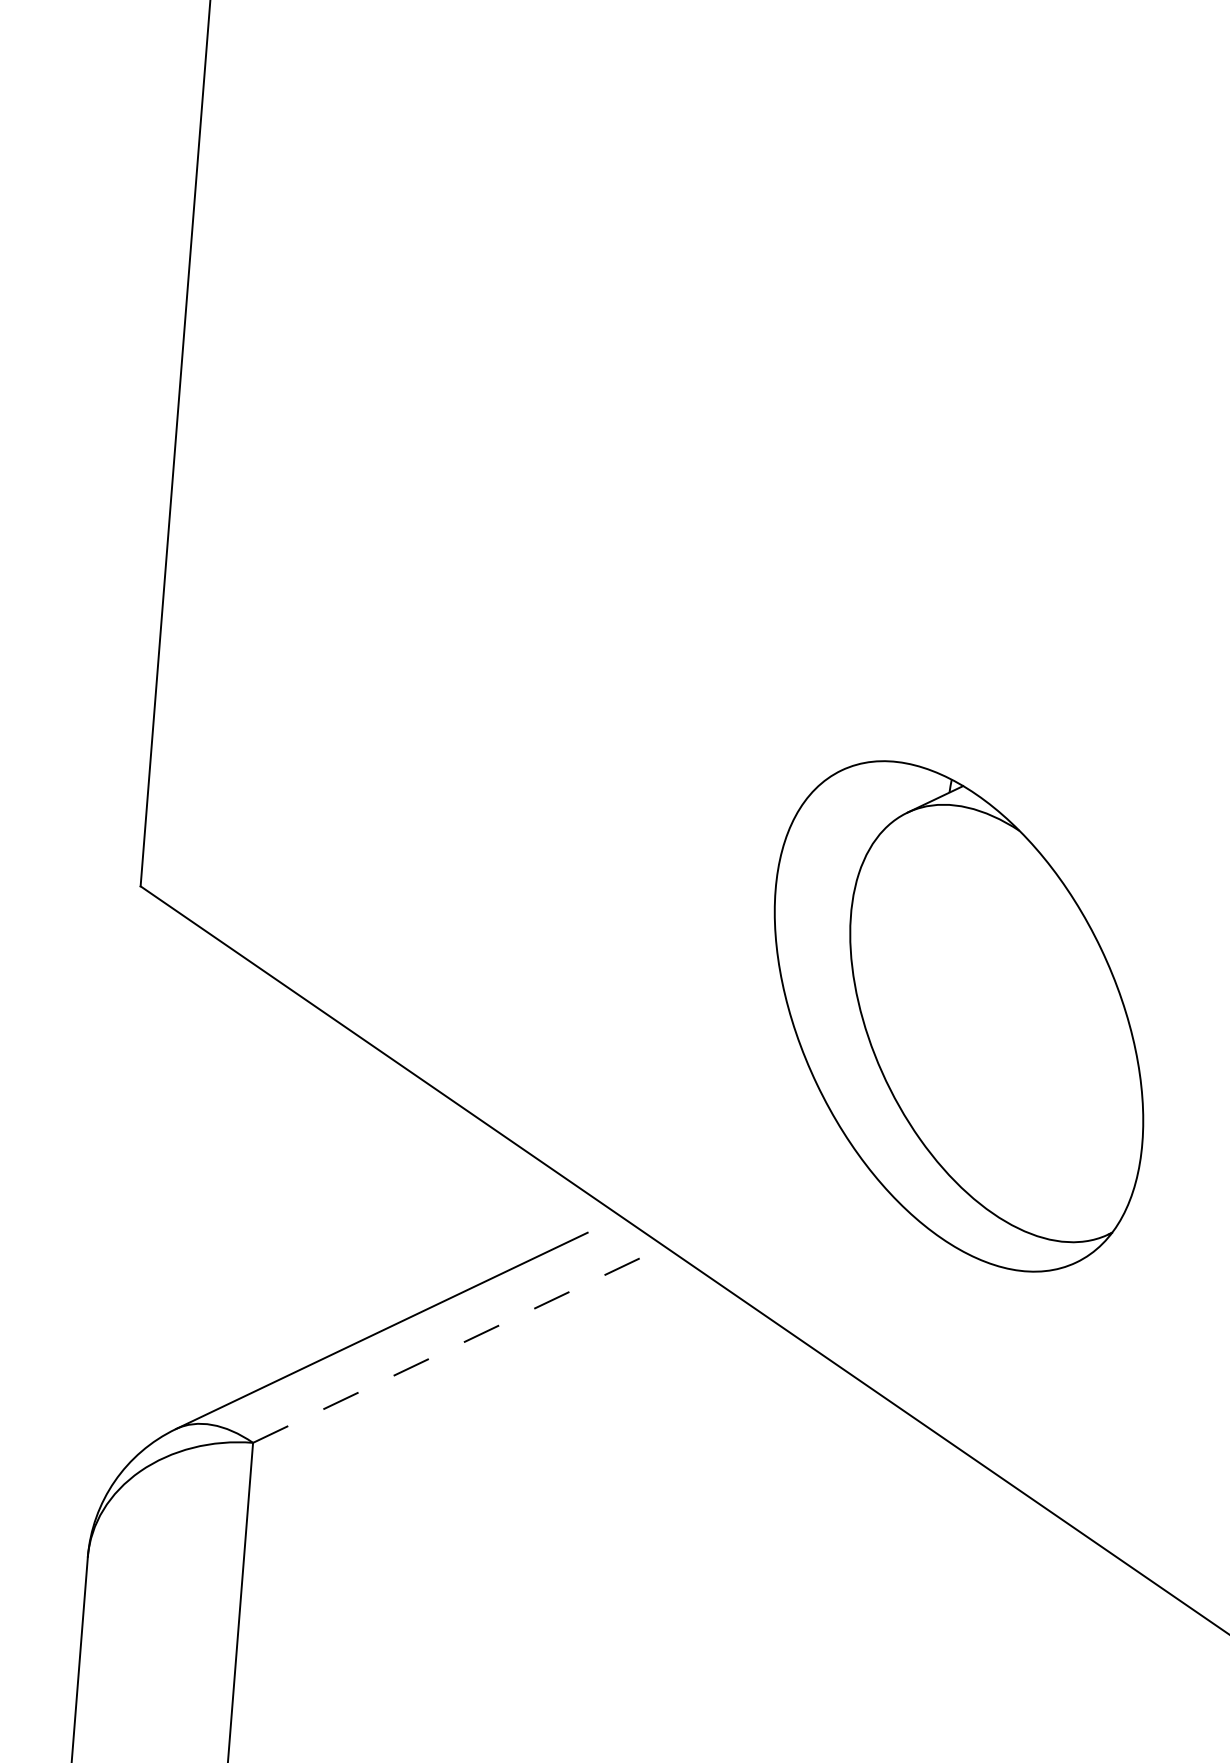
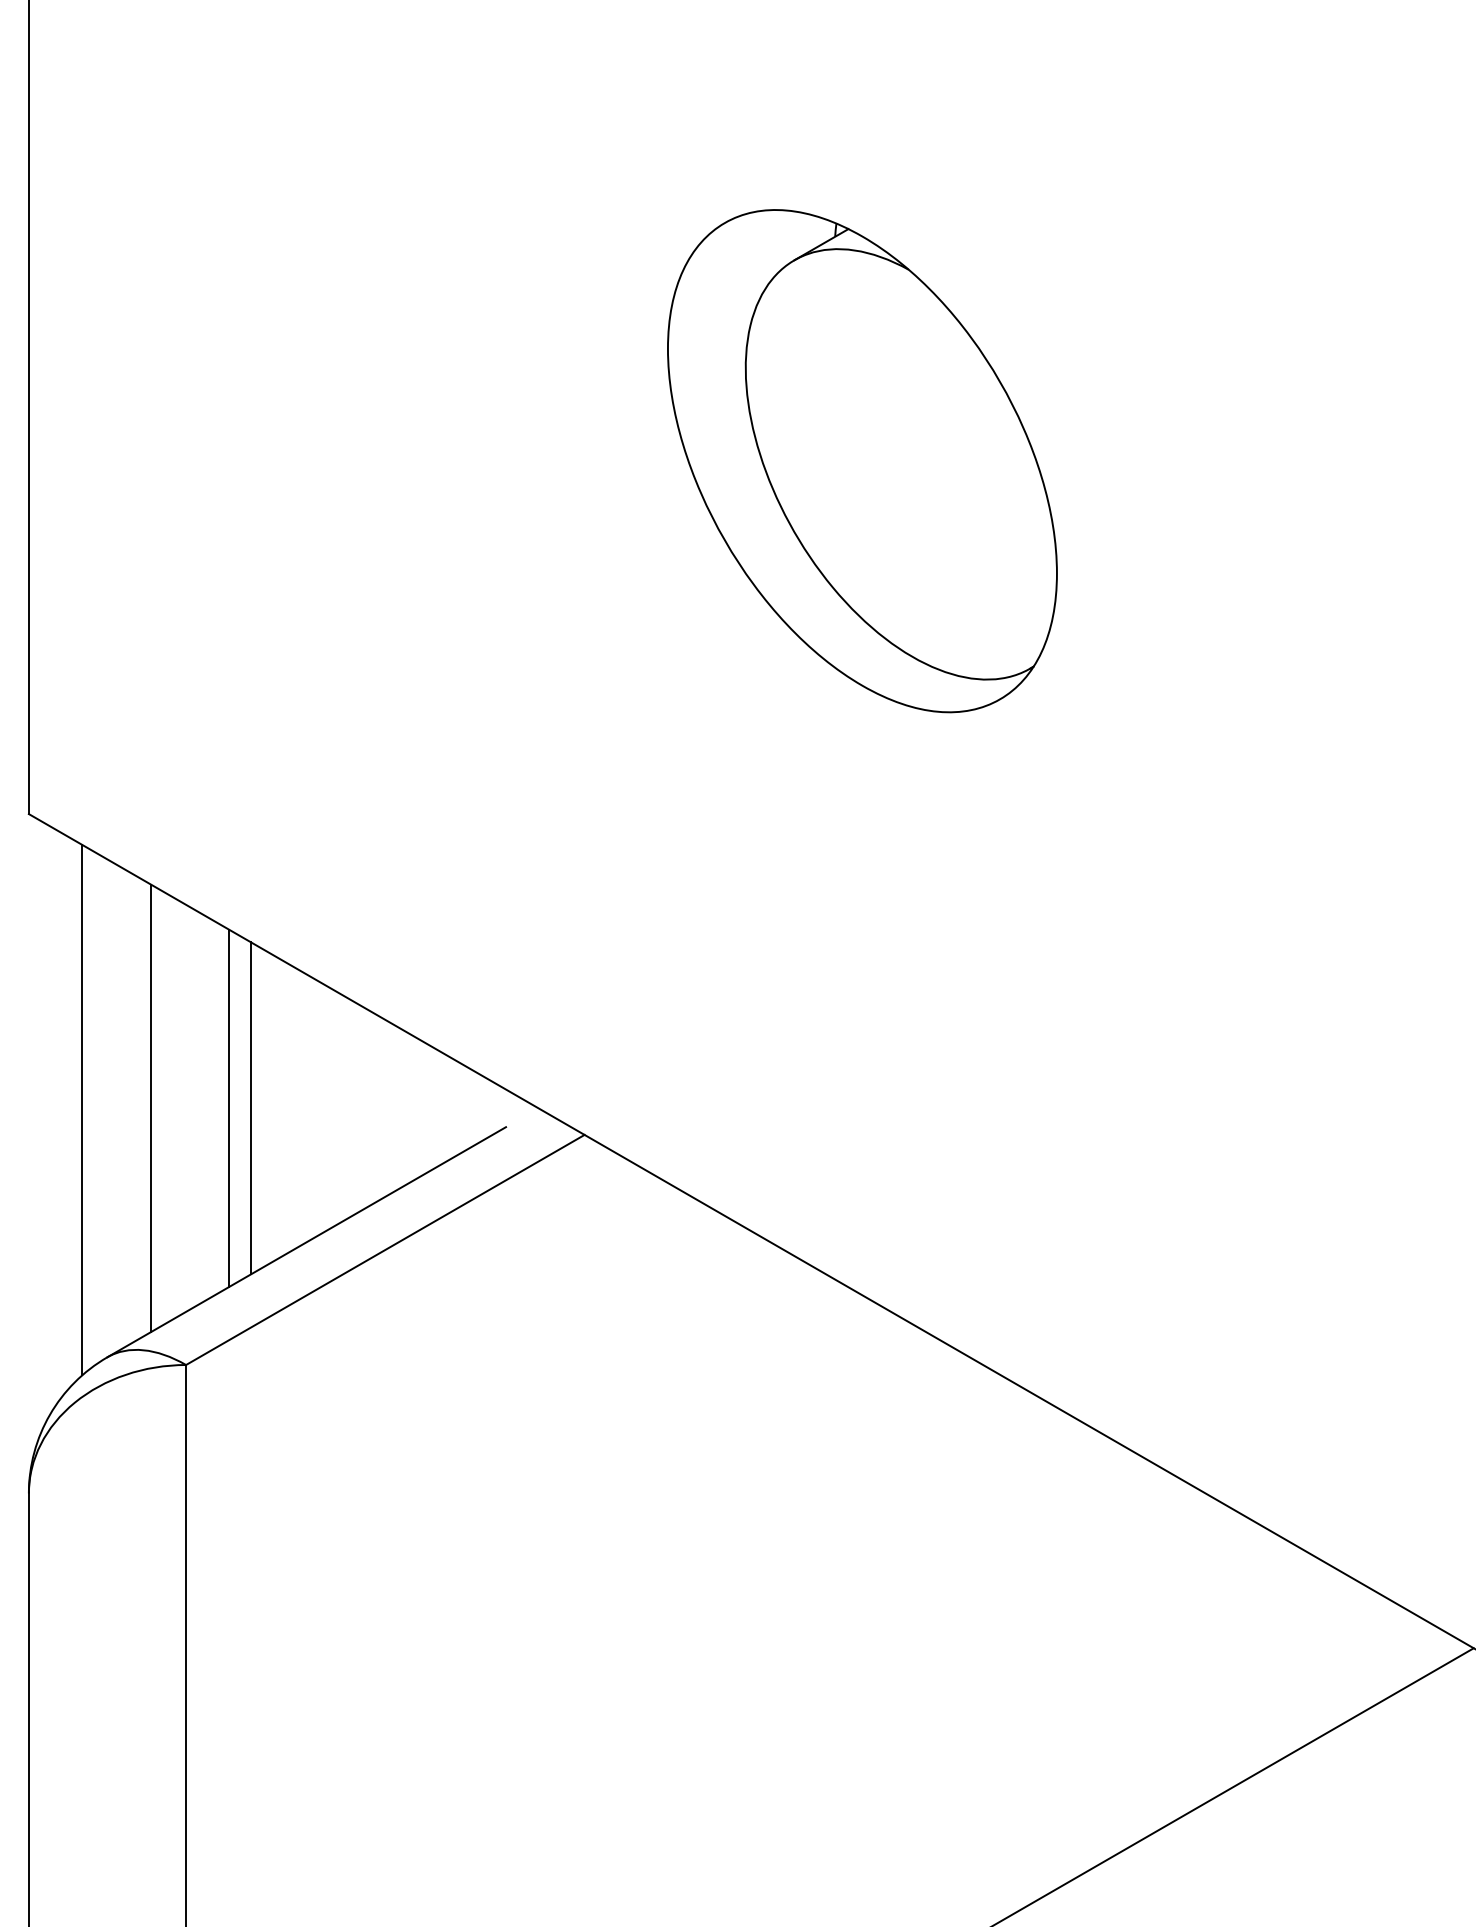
part: (959, 1016) -> (862, 461), moved
line: (170, 1182) -> (82, 1109), added
line: (238, 1186) -> (151, 1108), added
line: (314, 1192) -> (228, 1108), added
line: (337, 1194) -> (251, 1108), added
line: (459, 1344) -> (385, 1249), dashed -> solid

